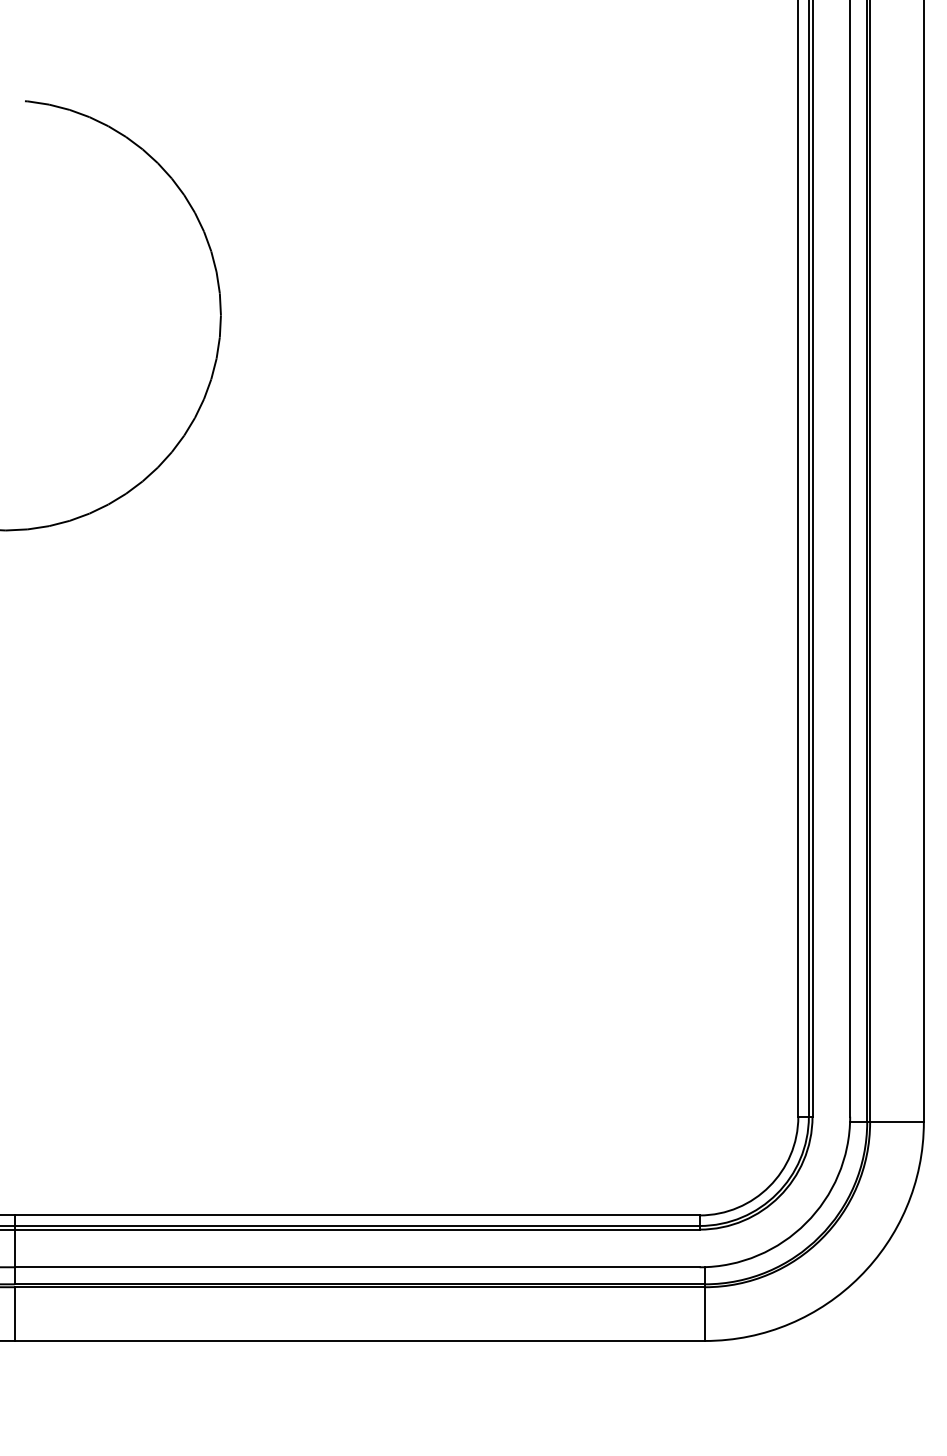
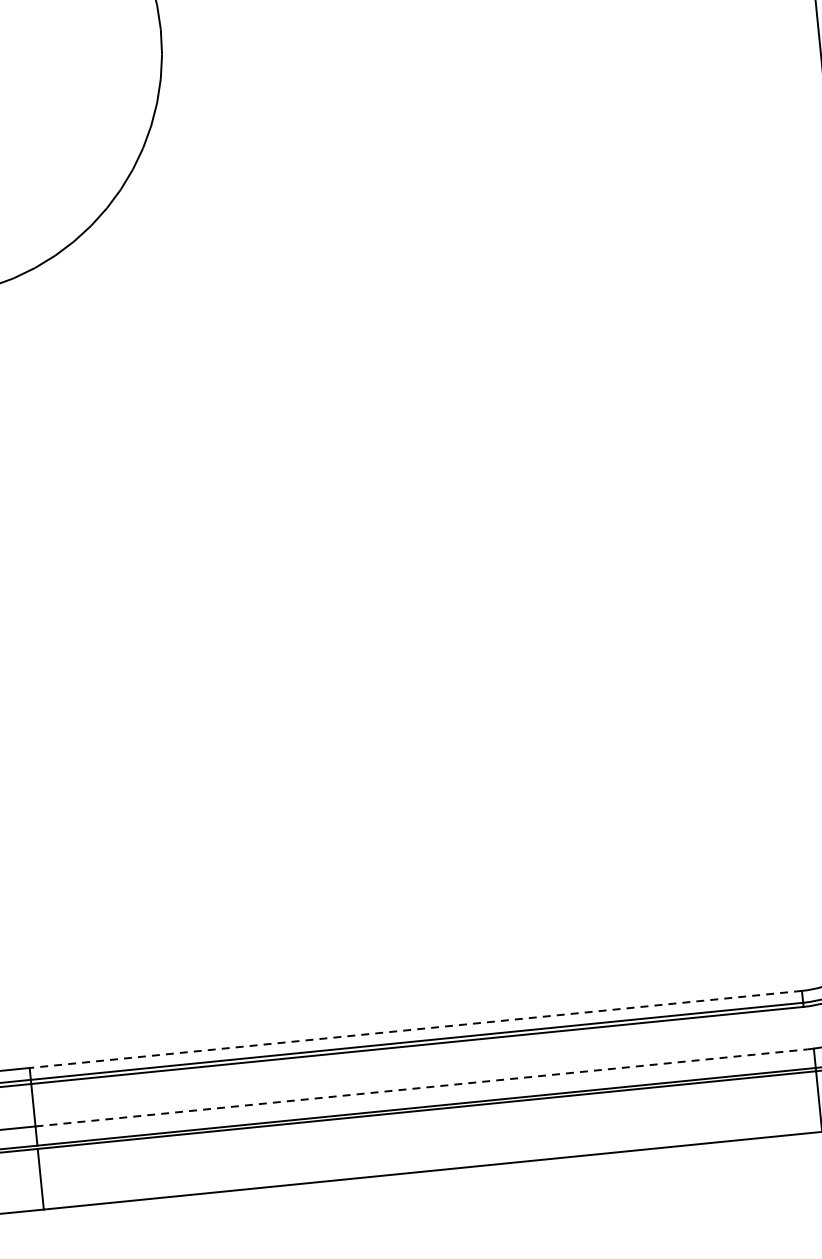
line: (356, 1215) -> (415, 1029), solid -> dashed
line: (357, 1267) -> (422, 1088), solid -> dashed

